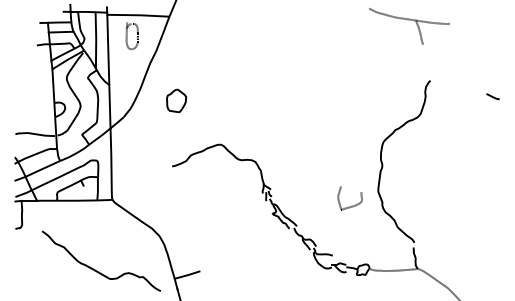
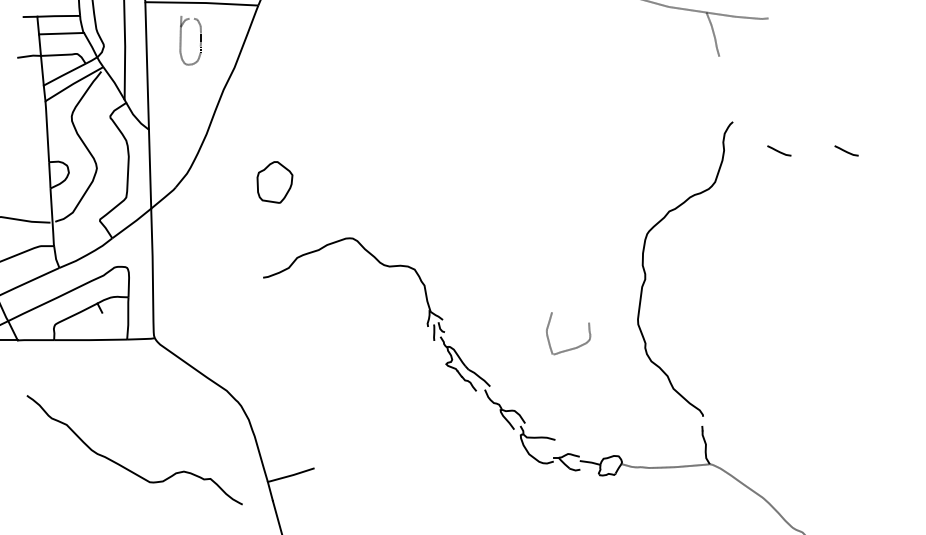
line: (455, 96) -> (778, 150), added
part: (176, 100) -> (274, 181), moved
curve: (351, 205) -> (571, 346), moved

